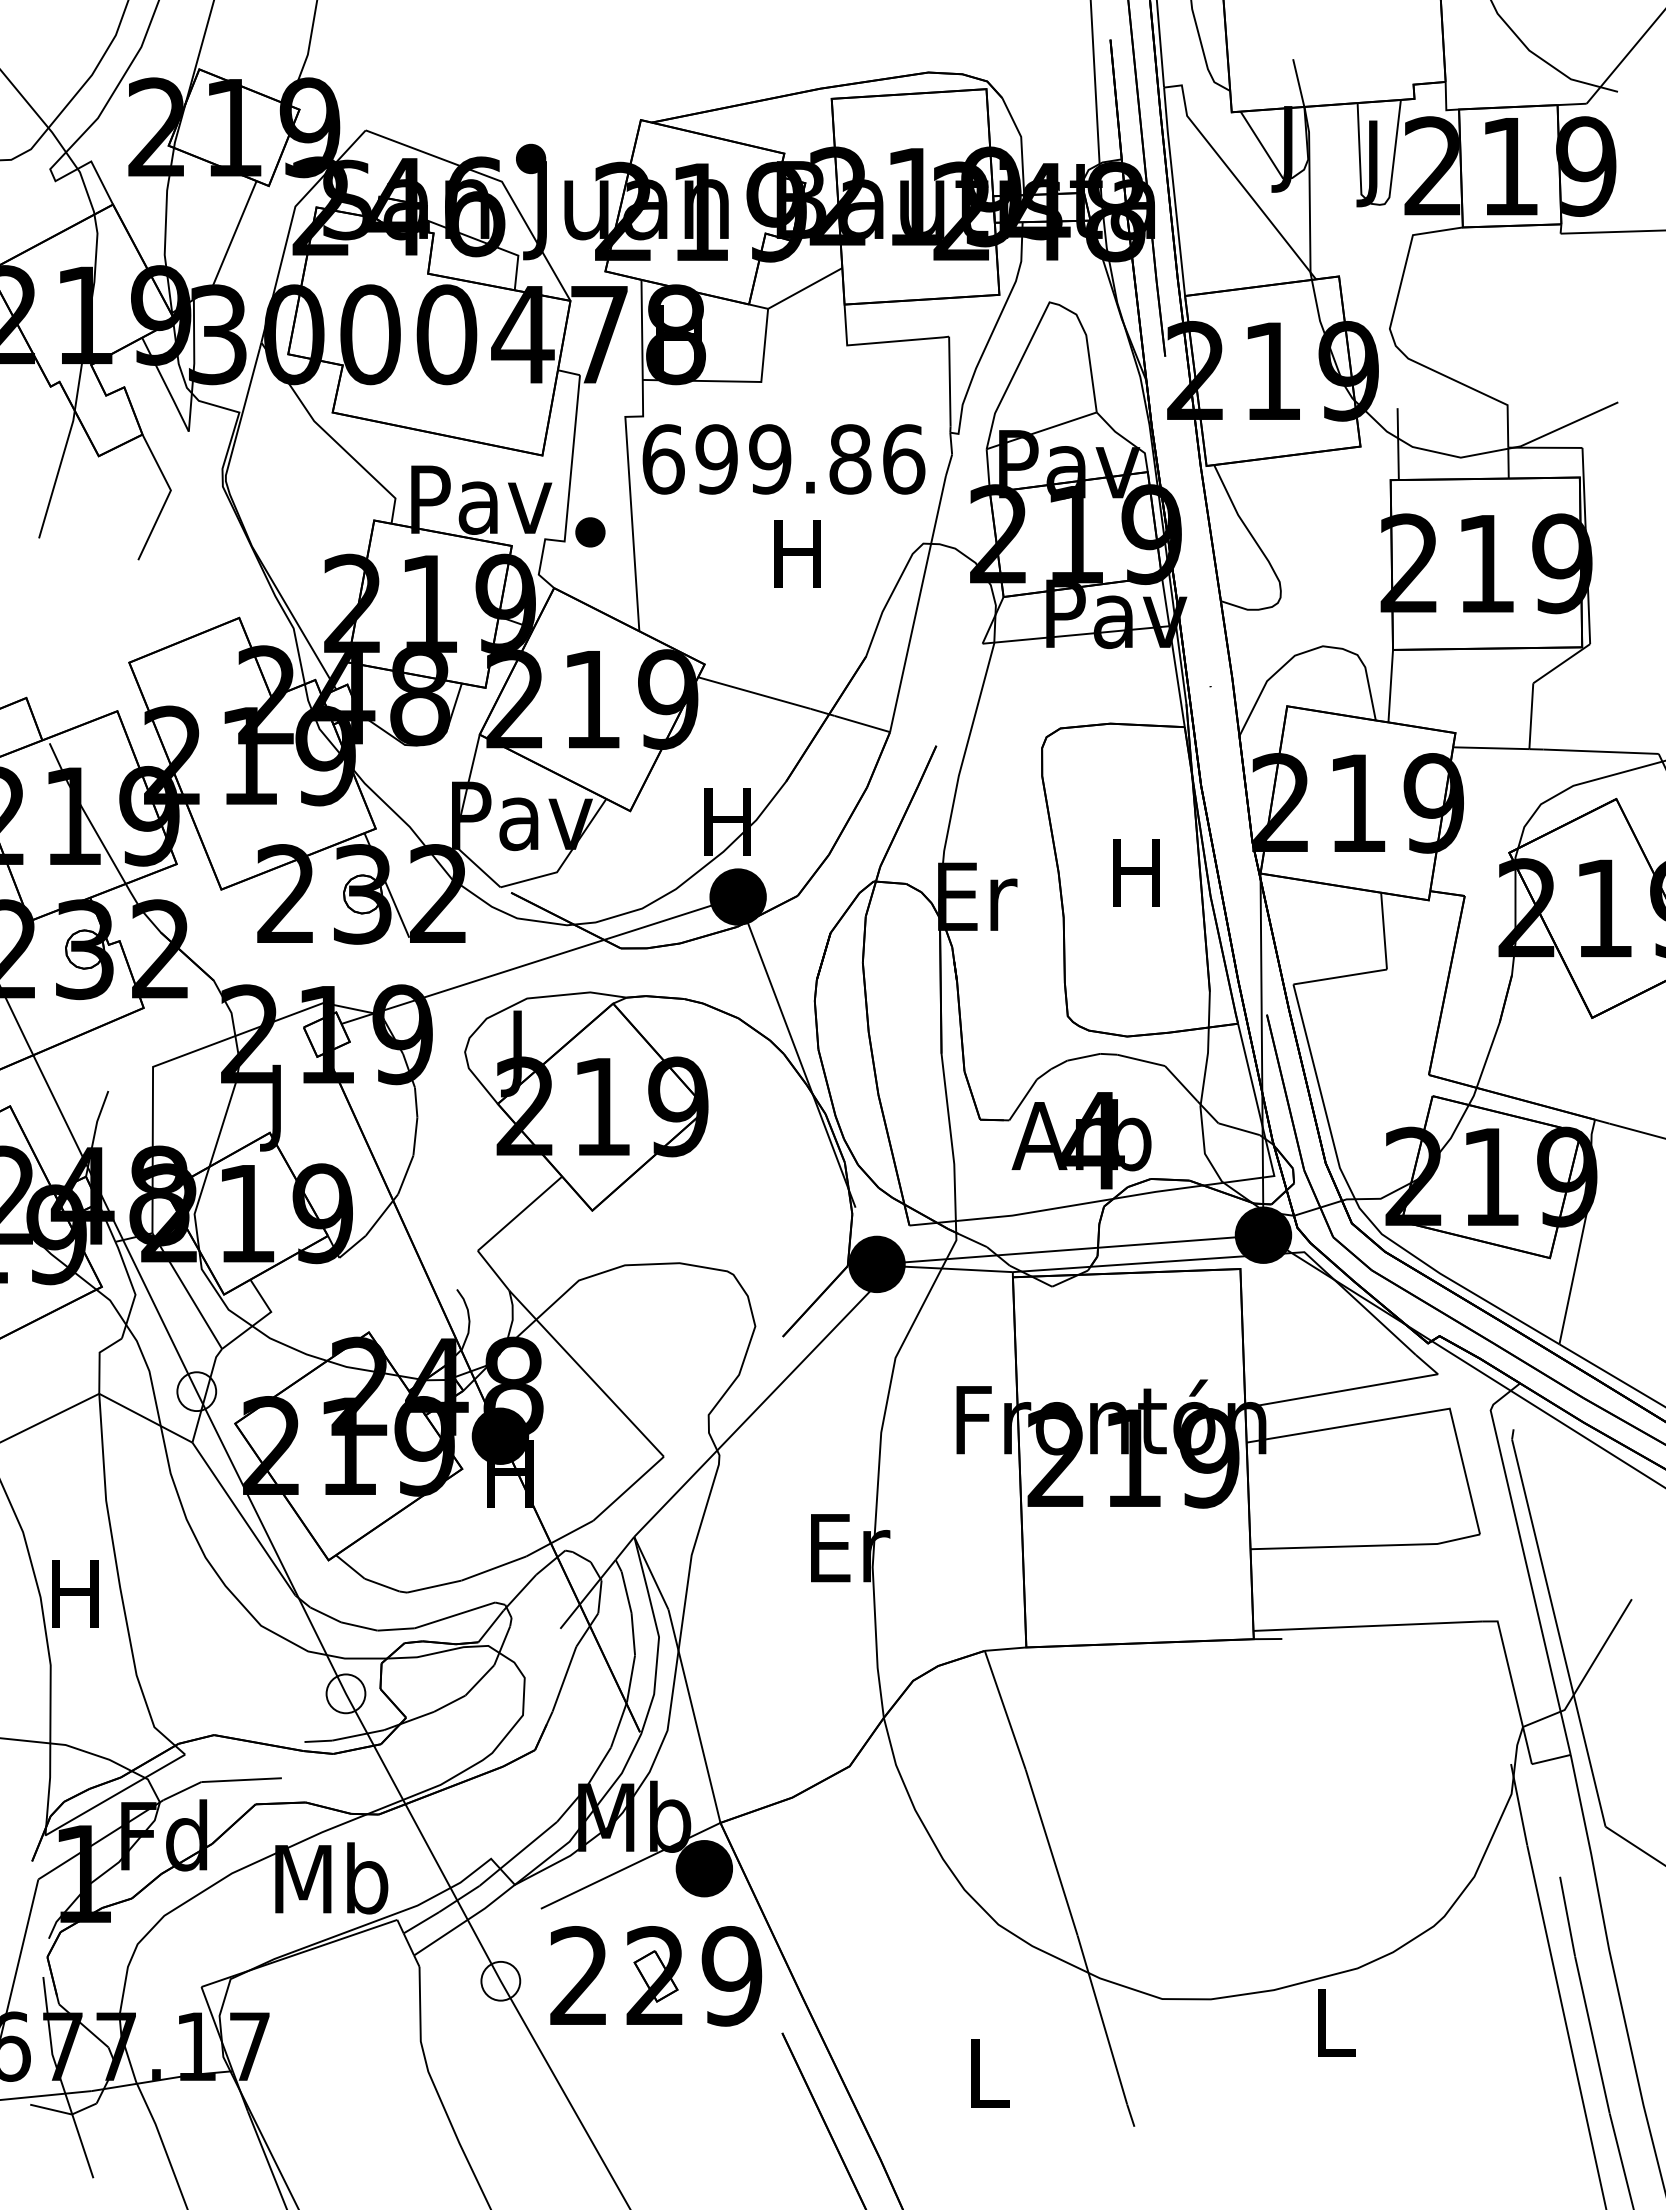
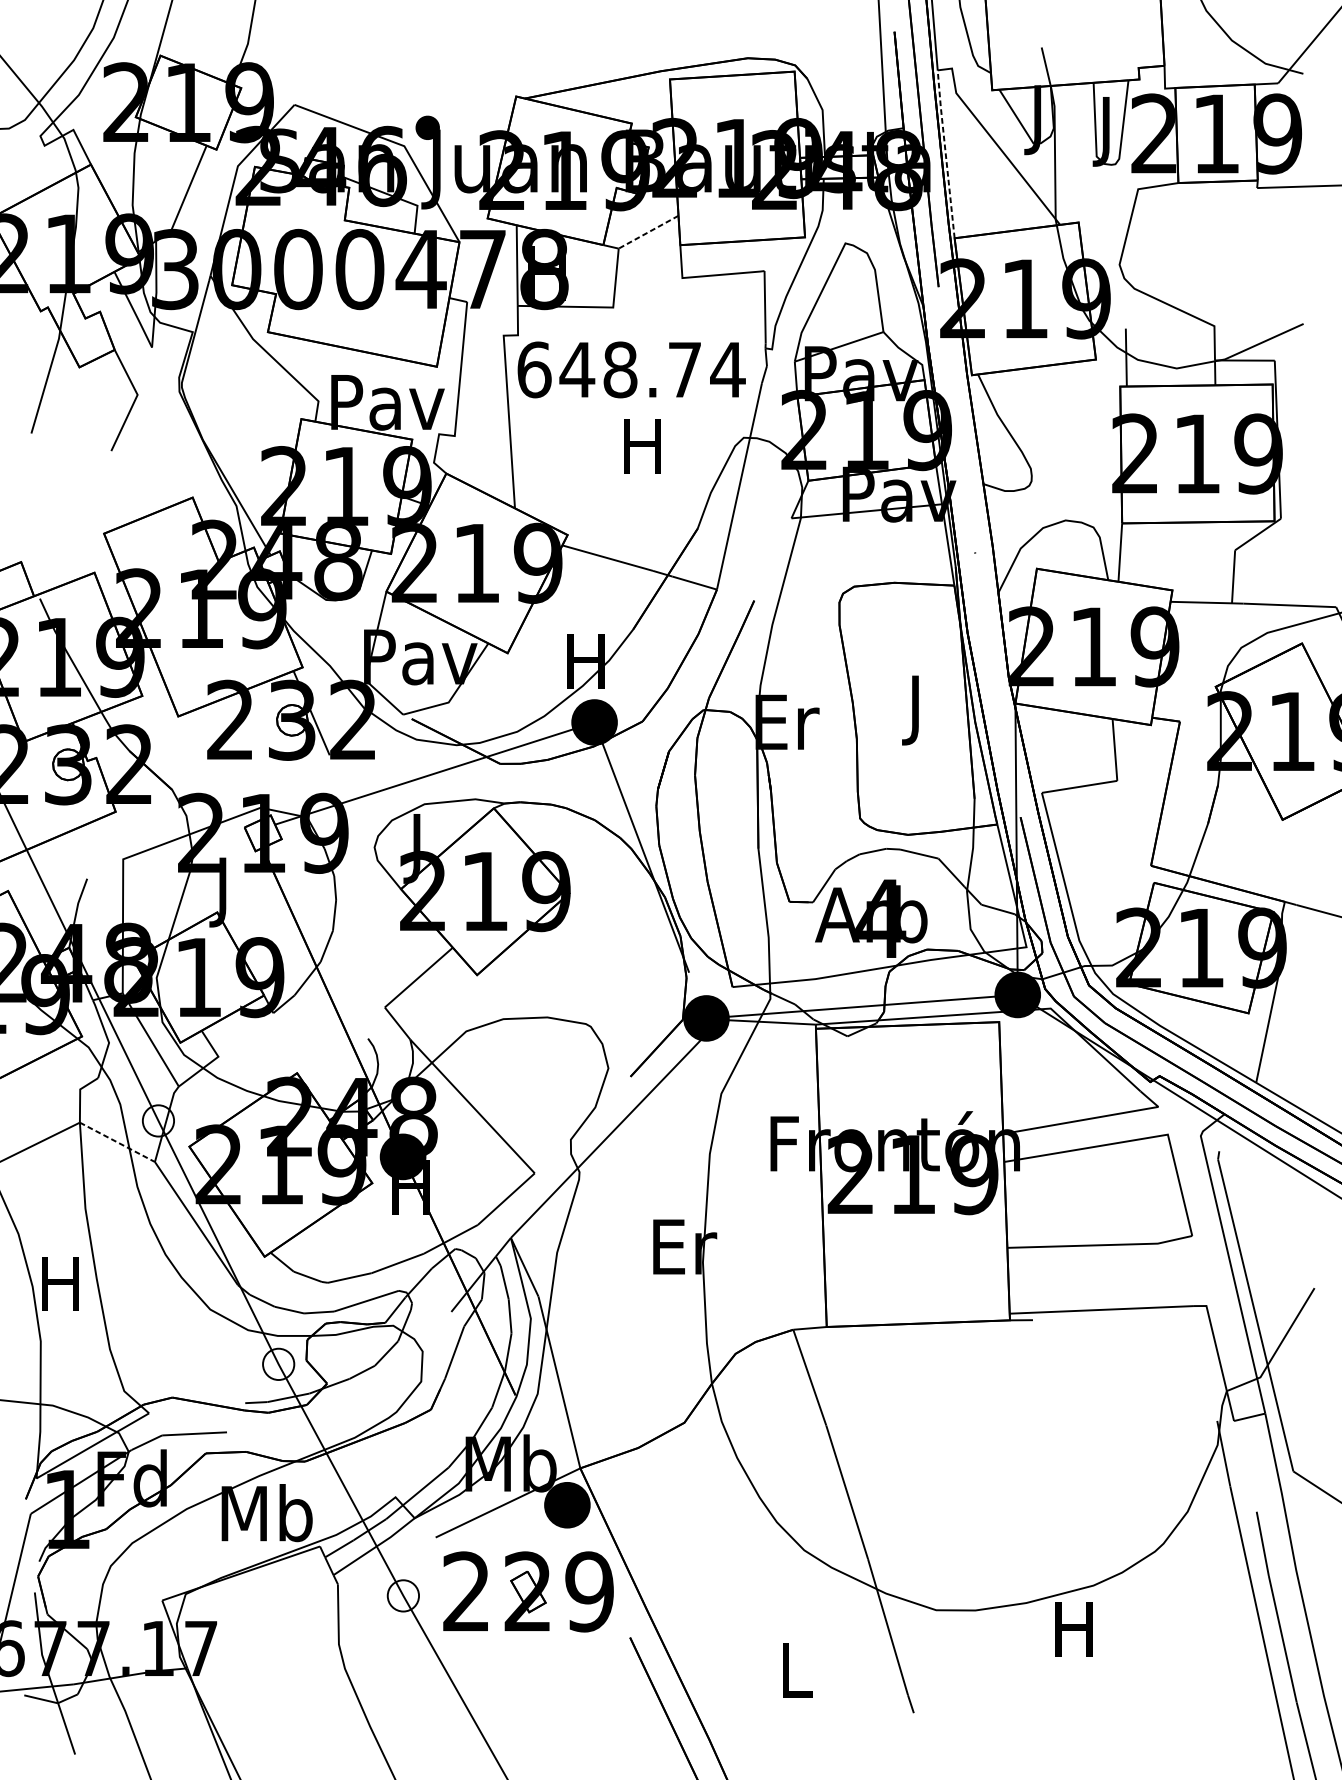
line: (1174, 191) -> (946, 154), solid -> dashed
line: (804, 288) -> (648, 232), solid -> dashed
text: (809, 459) -> (652, 369), 699.86 -> 648.74
part: (590, 532) -> (475, 428), removed
text: (1136, 882) -> (915, 710), H -> J
line: (145, 1418) -> (117, 1142), solid -> dashed
text: (1333, 2022) -> (1074, 1629), L -> H

